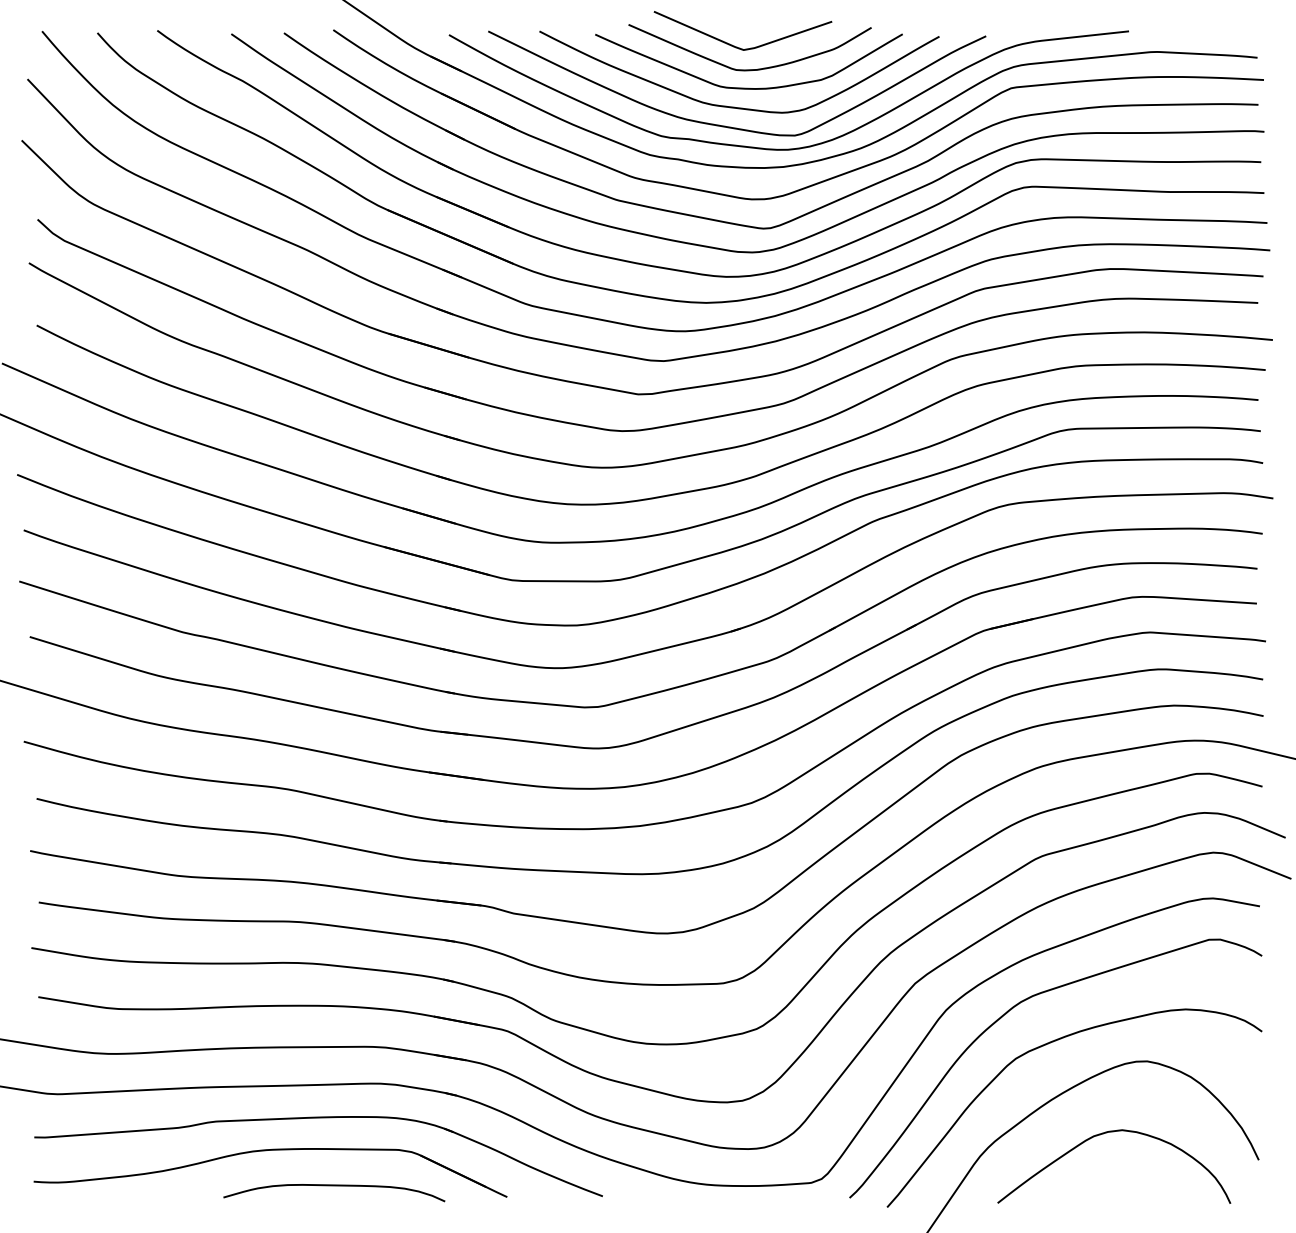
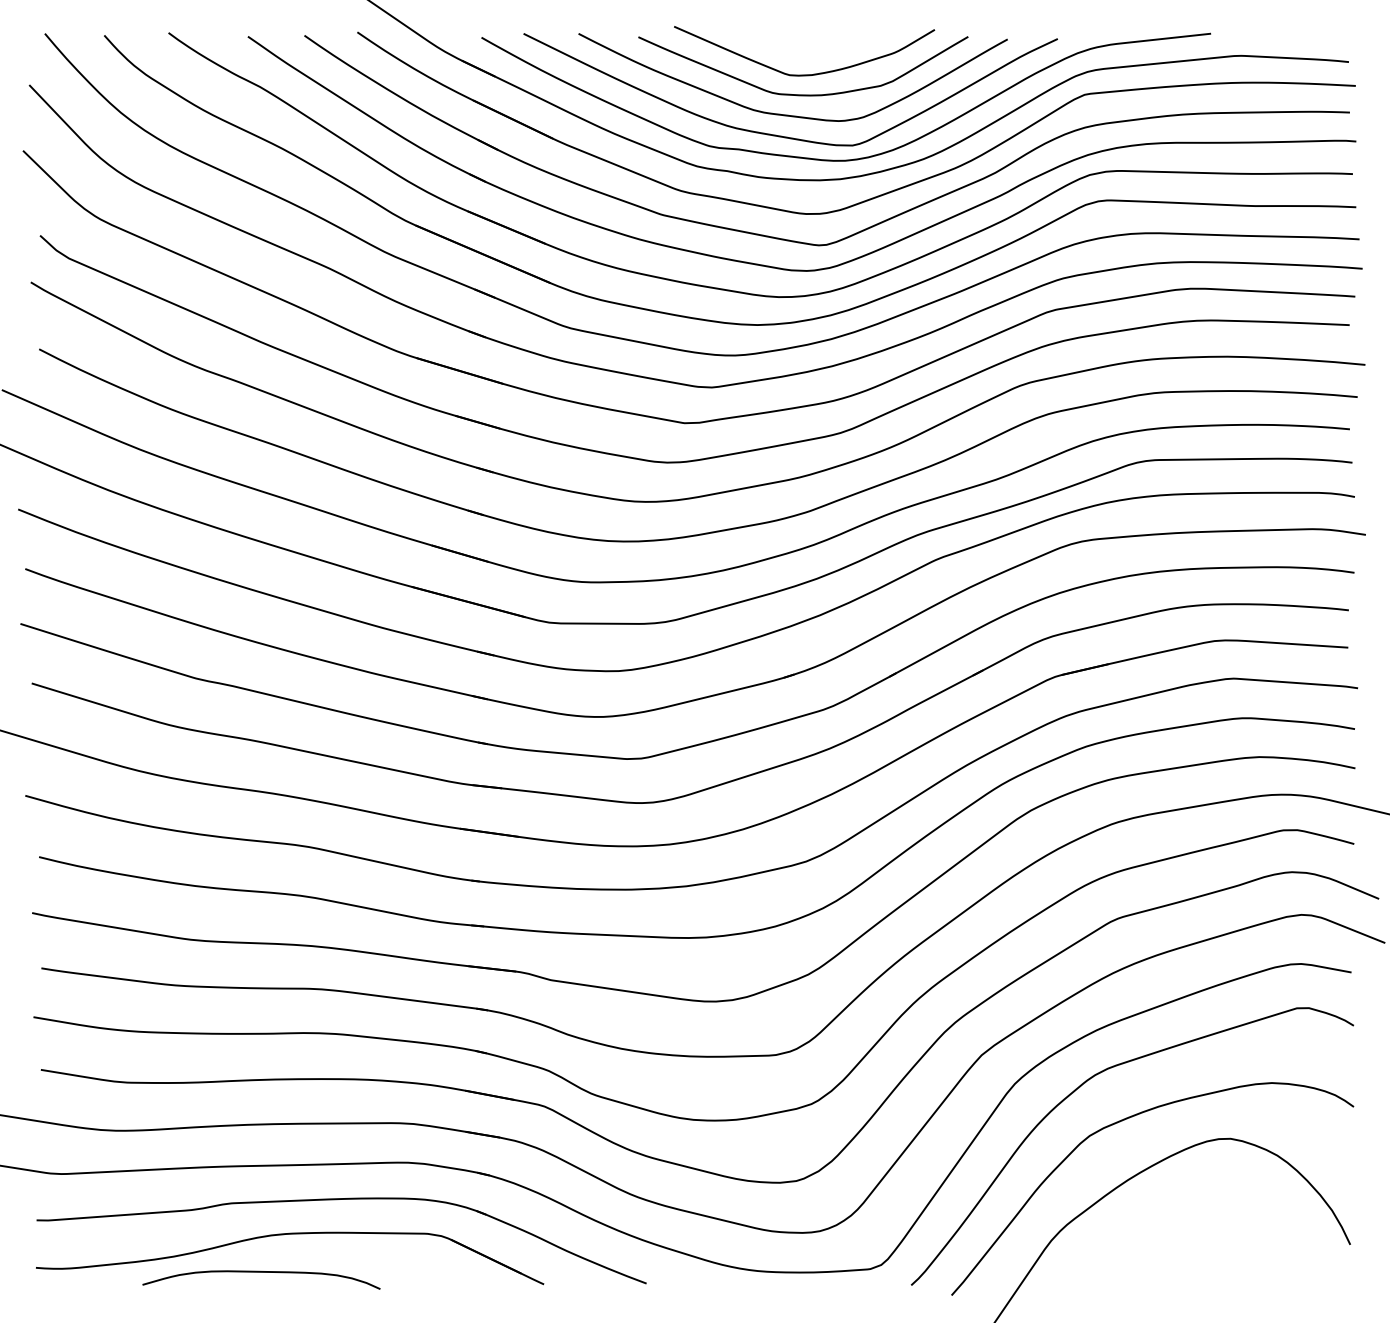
curve: (736, 46) -> (789, 49), removed
curve: (1102, 1134) -> (1182, 1217), removed
curve: (334, 1186) -> (261, 1272), moved

